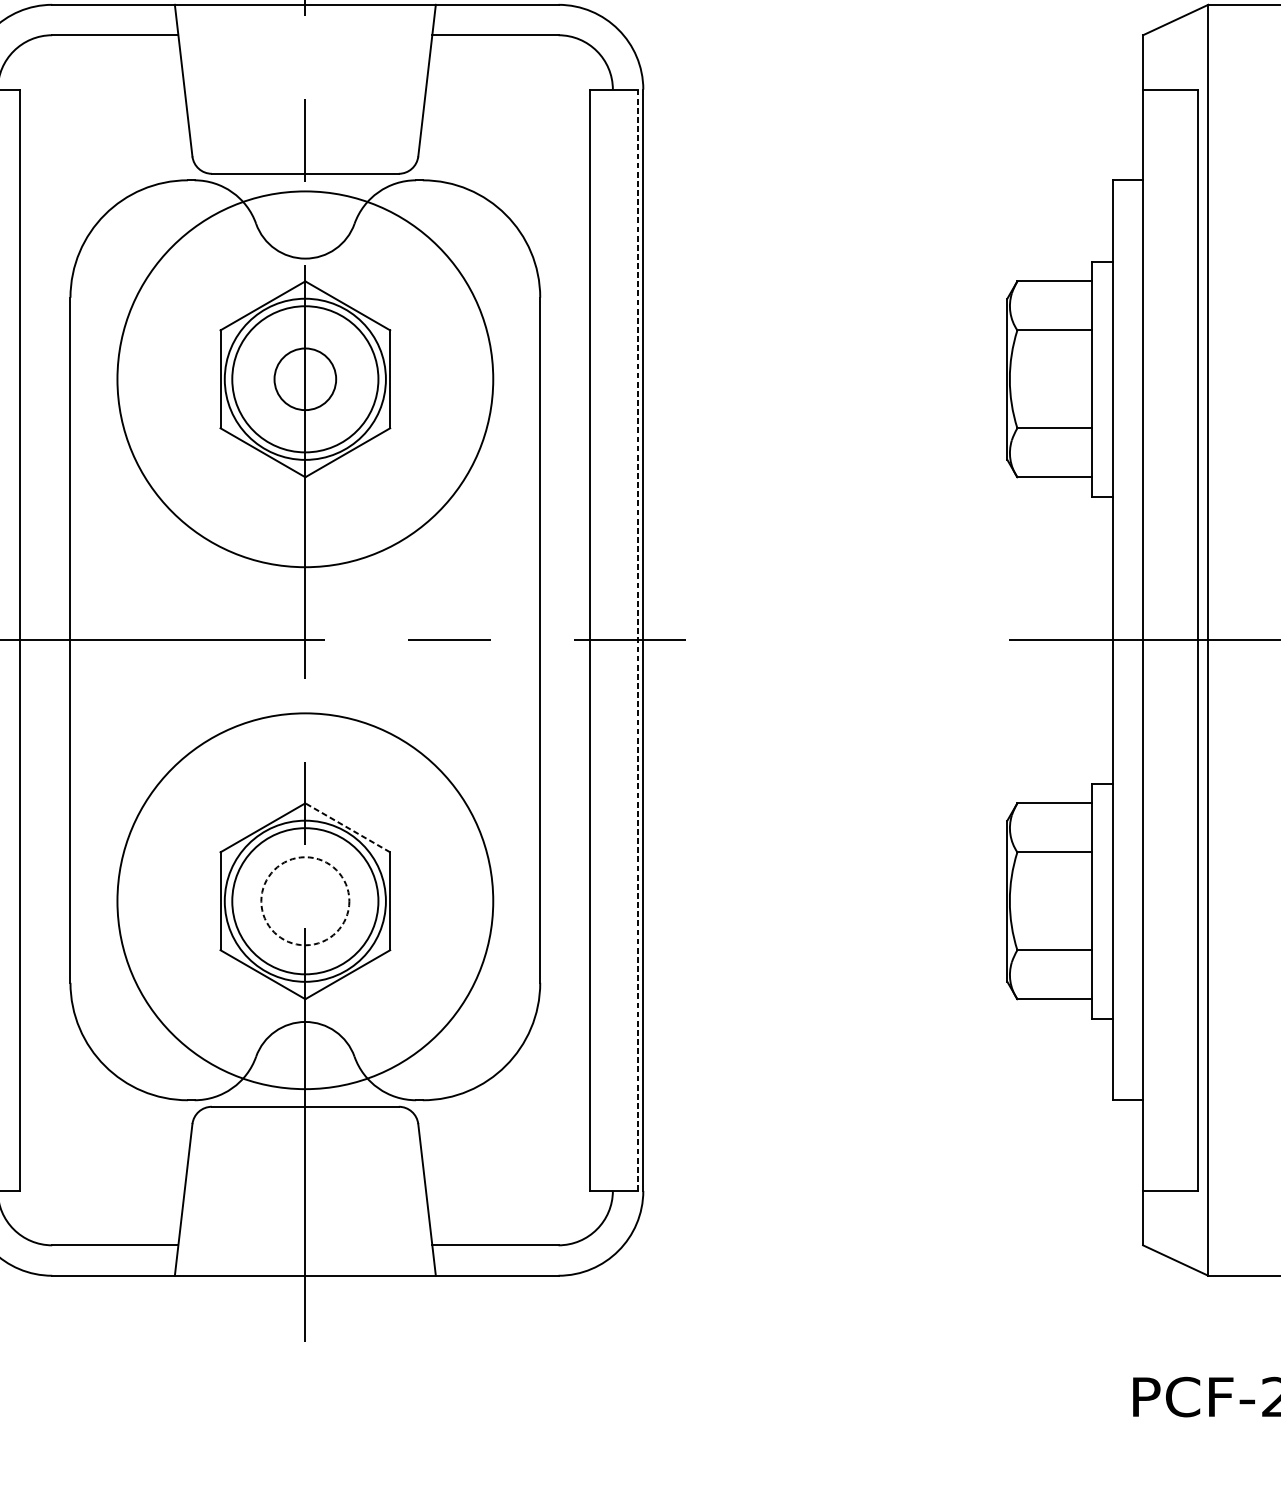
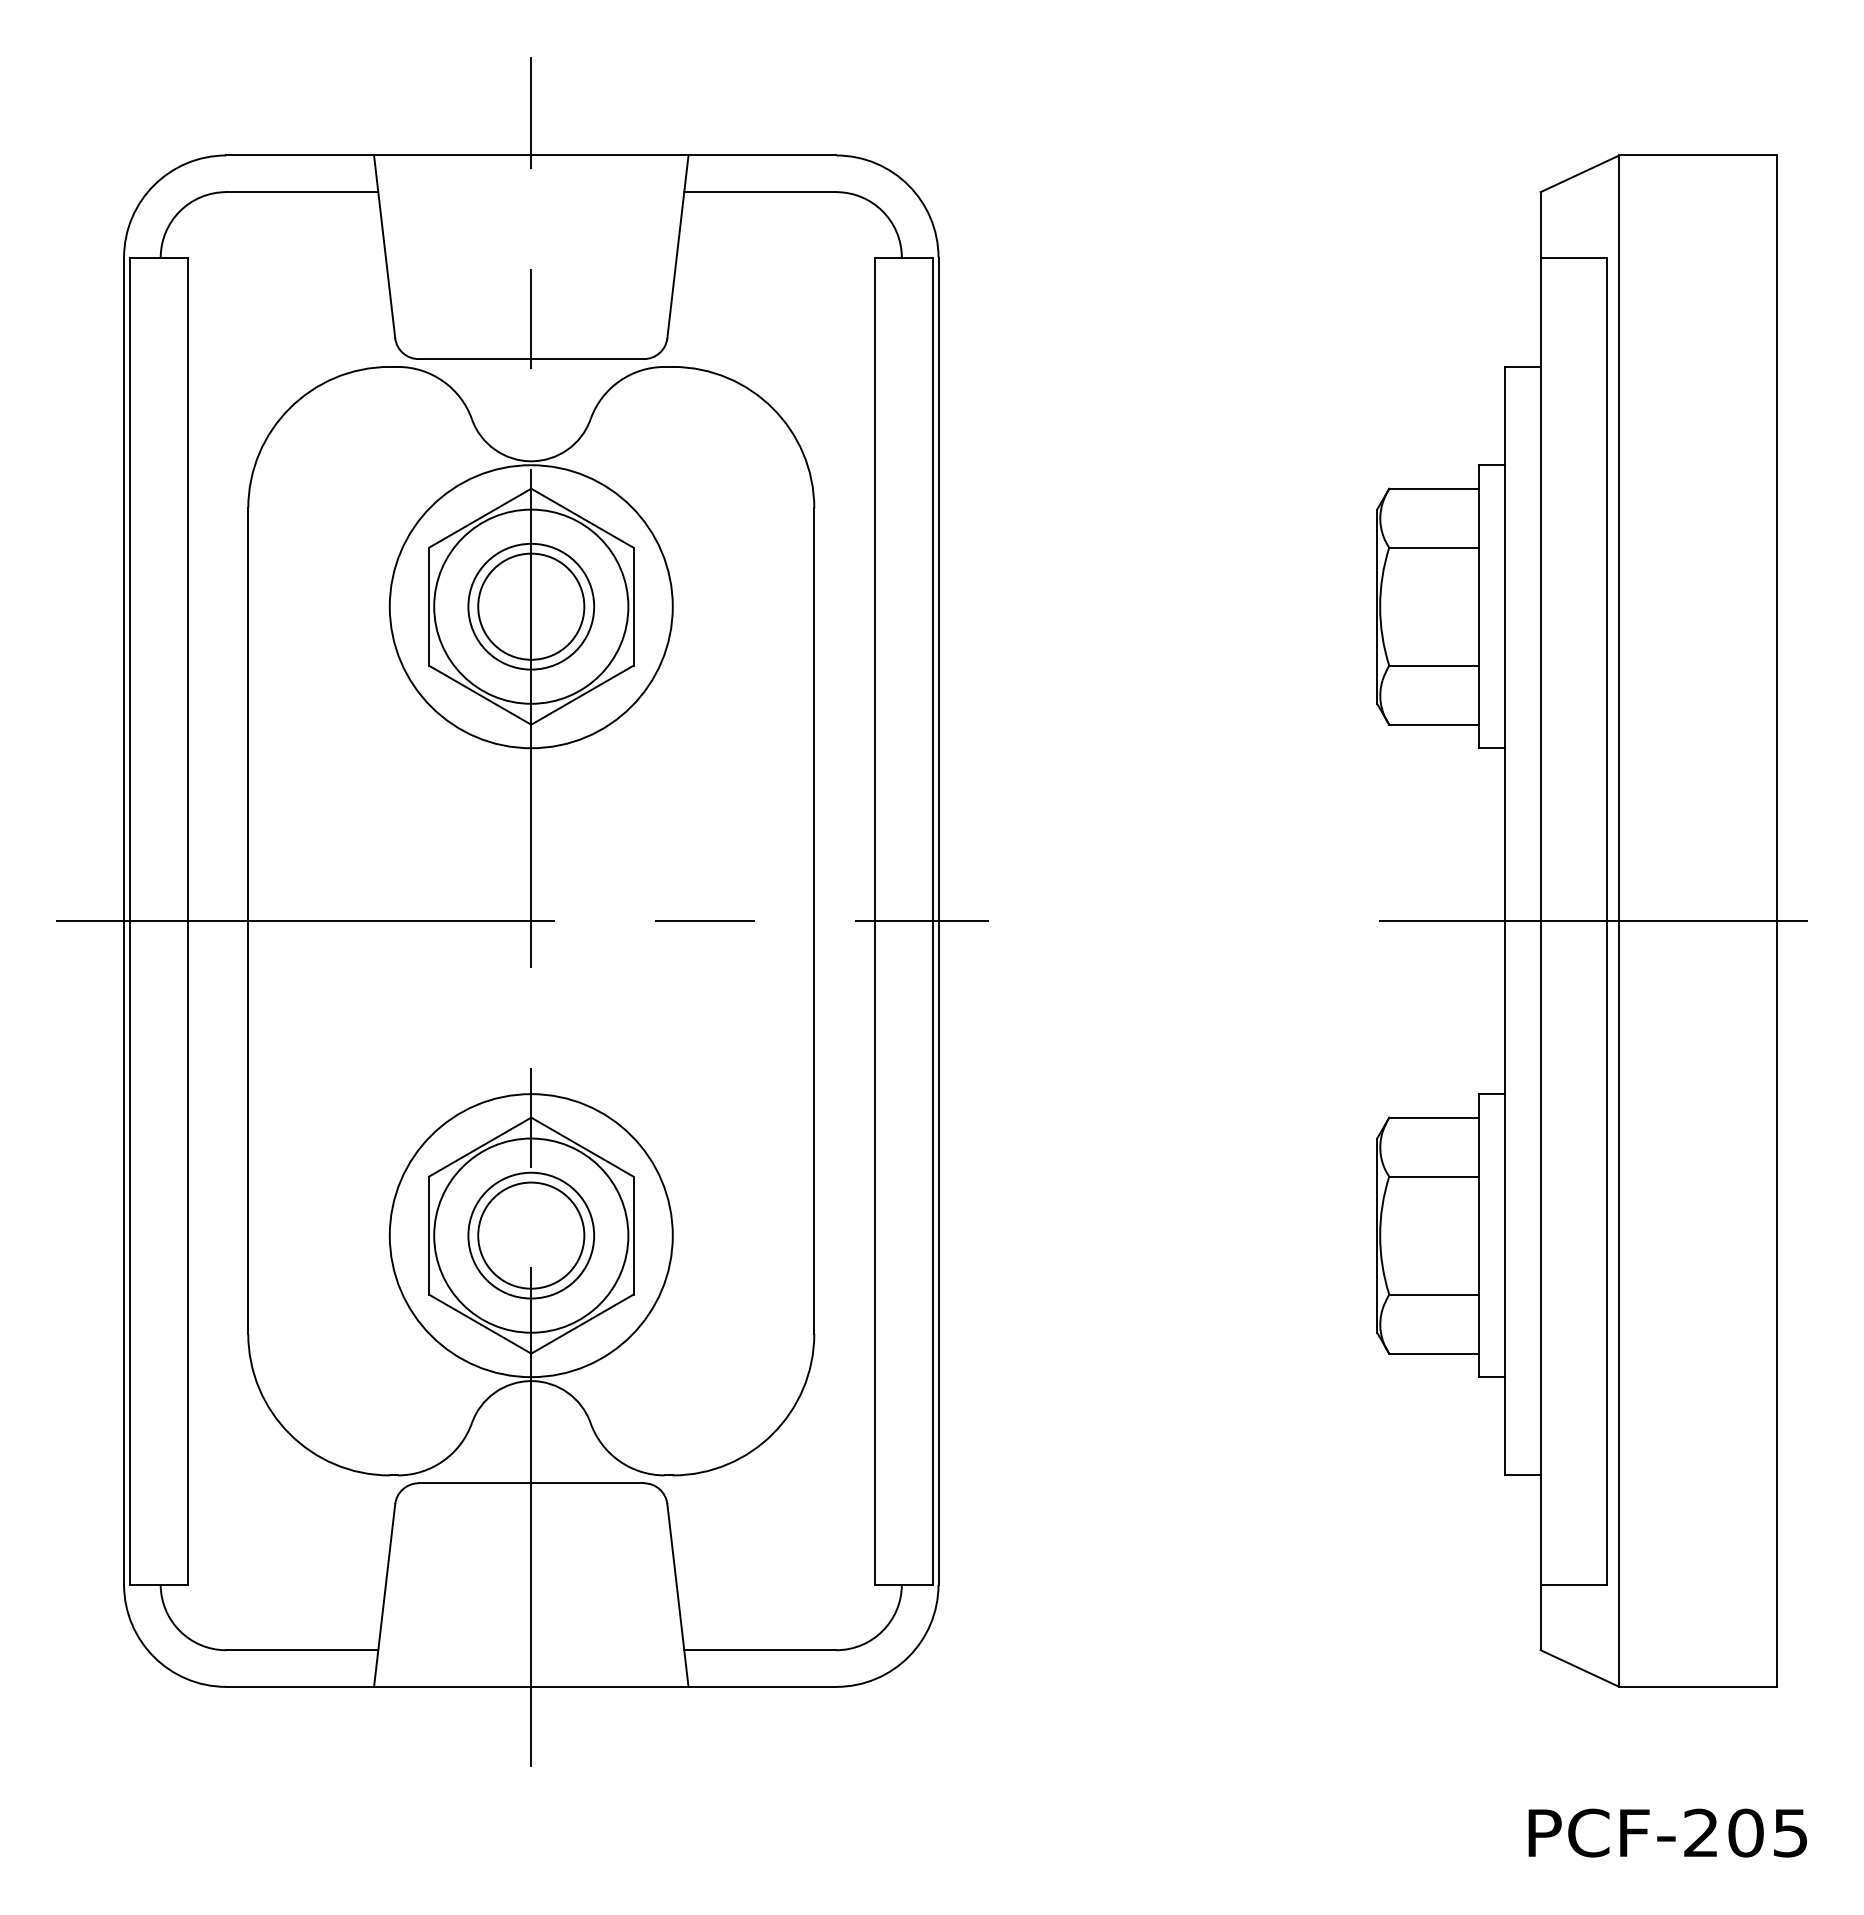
circle: (304, 379) -> (530, 606), size x0.62
circle: (305, 379) -> (531, 606), size x0.71
circle: (305, 379) -> (531, 606), size x1.43
line: (638, 640) -> (932, 921), dashed -> solid
line: (347, 827) -> (581, 1146), dashed -> solid
circle: (304, 901) -> (530, 1235), size x0.62
circle: (305, 901) -> (531, 1235), dashed -> solid
circle: (305, 901) -> (531, 1235), size x0.71

